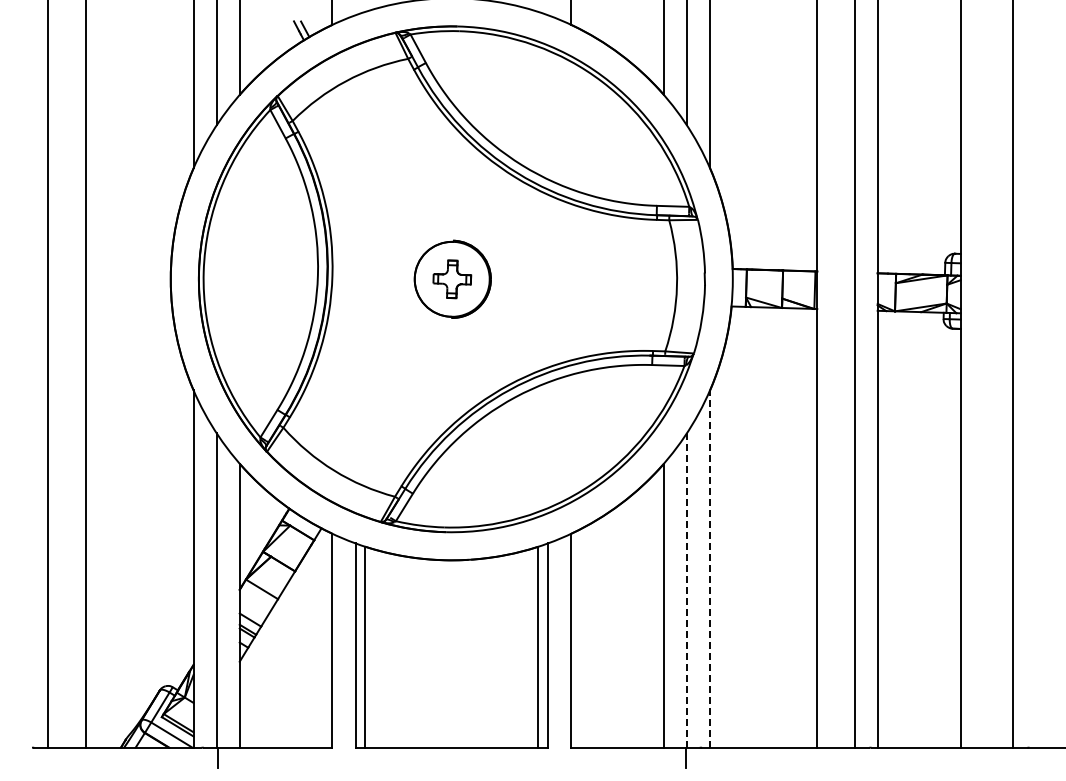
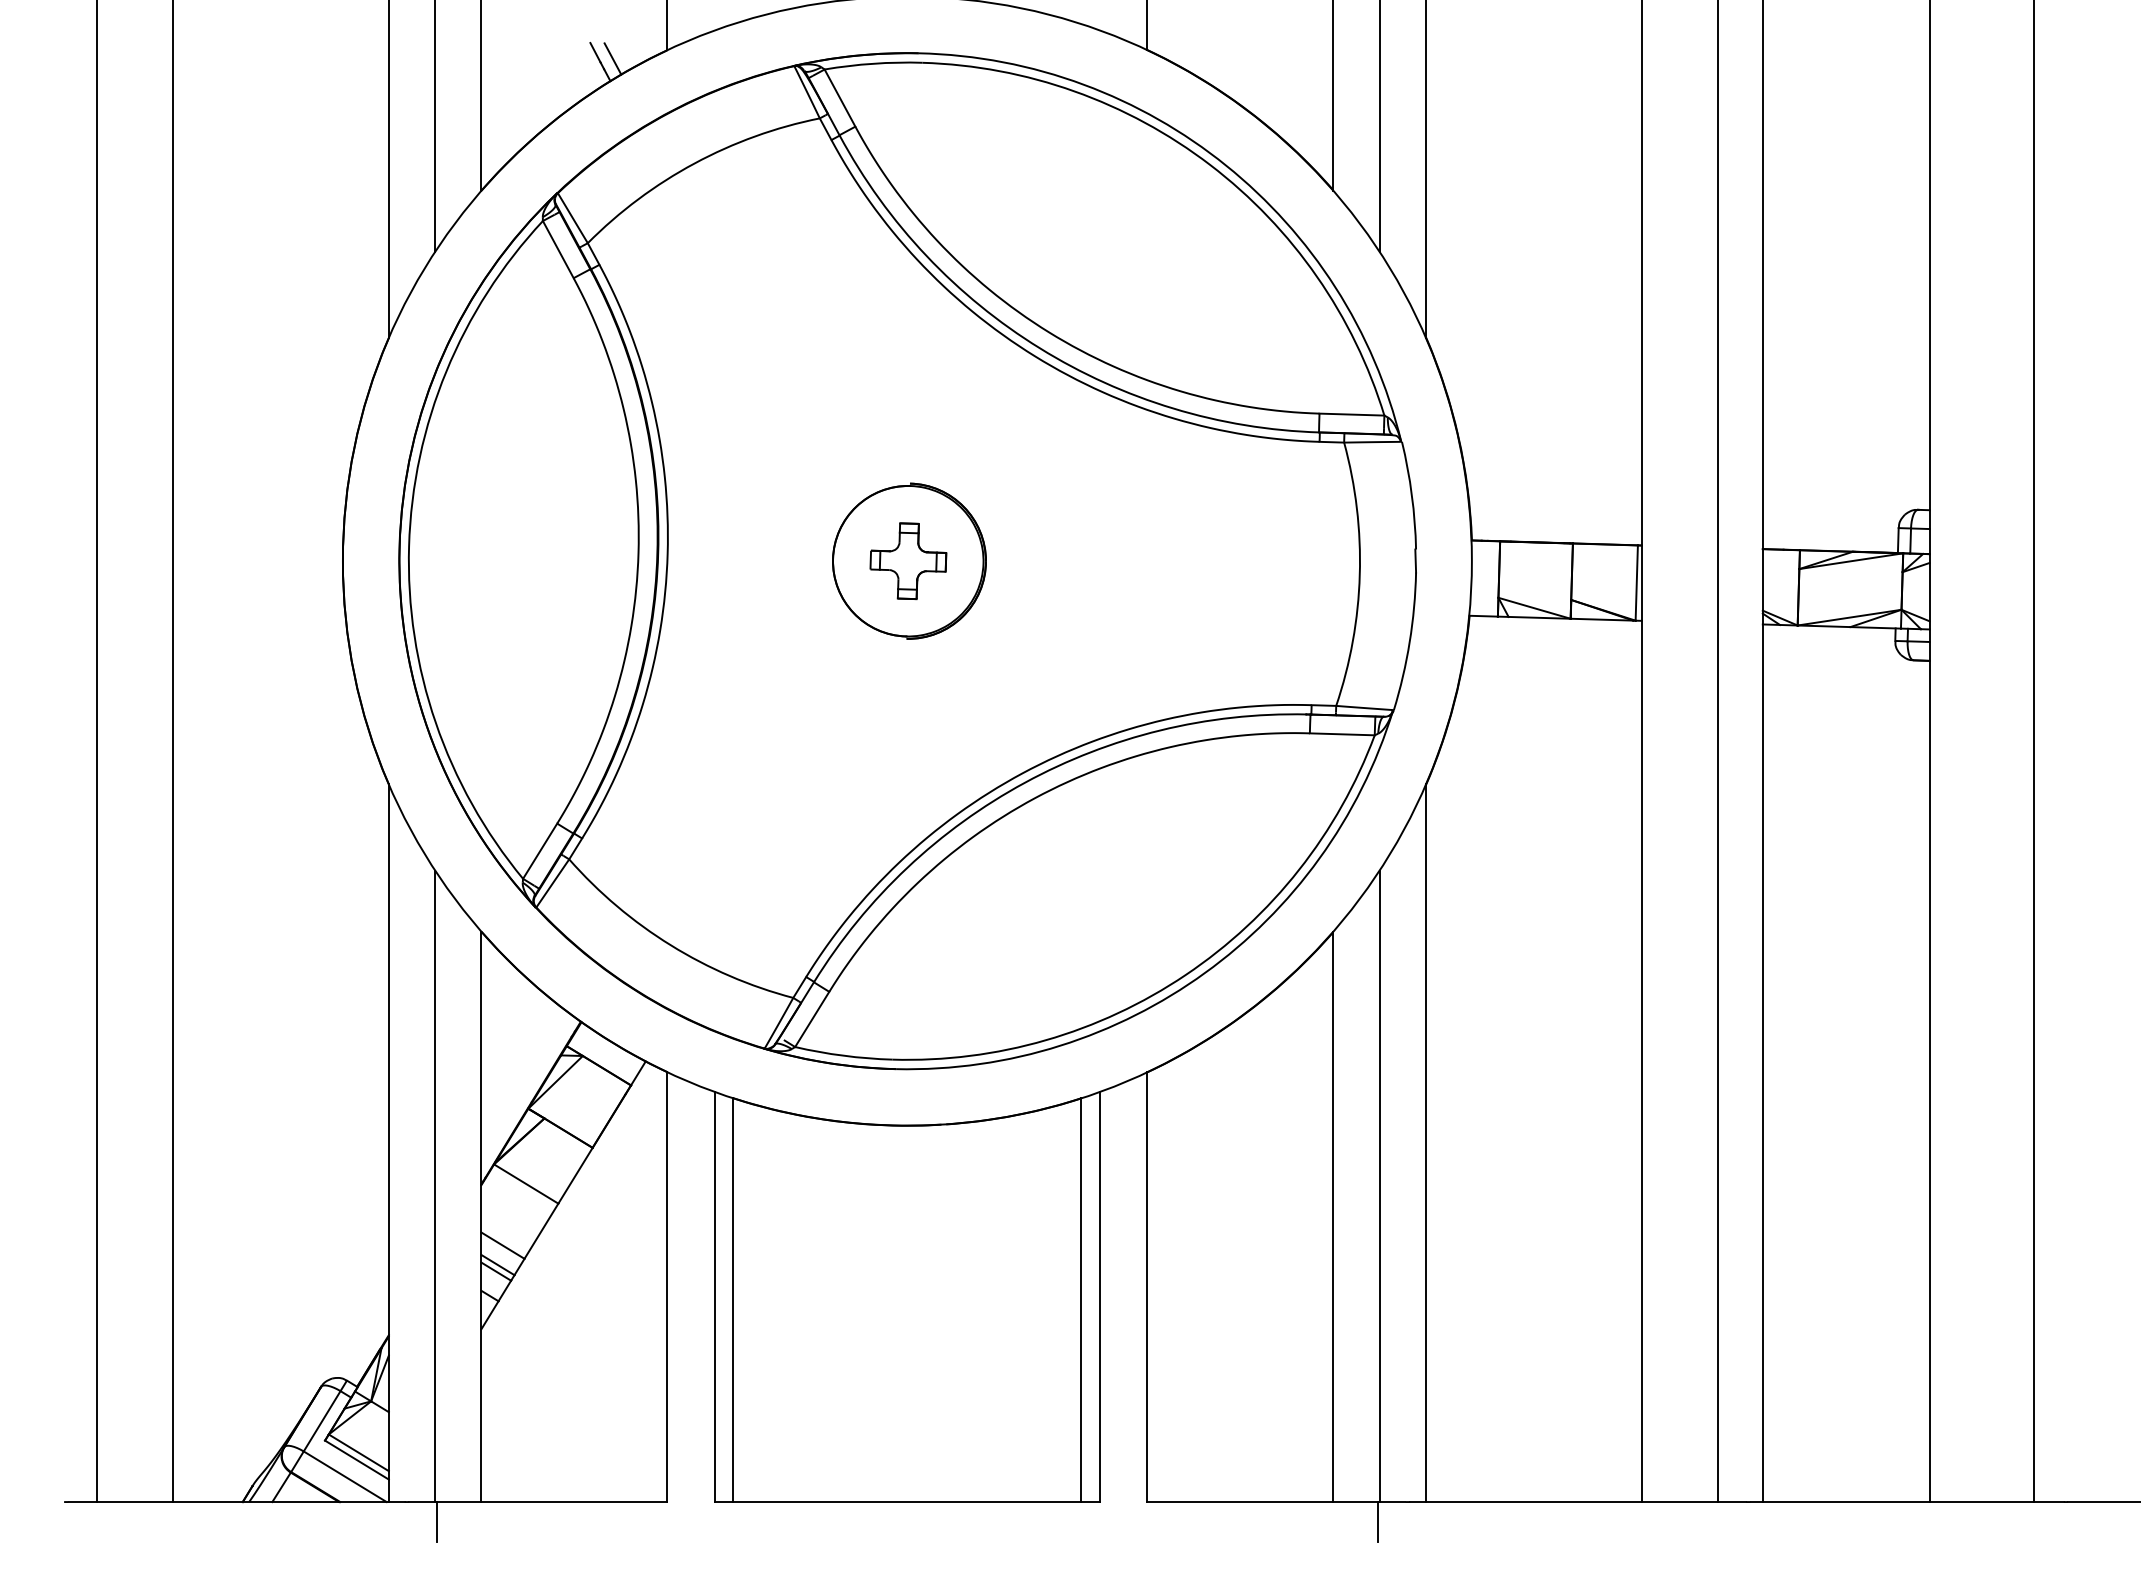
line: (709, 569) -> (1425, 1144), dashed -> solid
line: (686, 591) -> (1378, 1188), dashed -> solid

